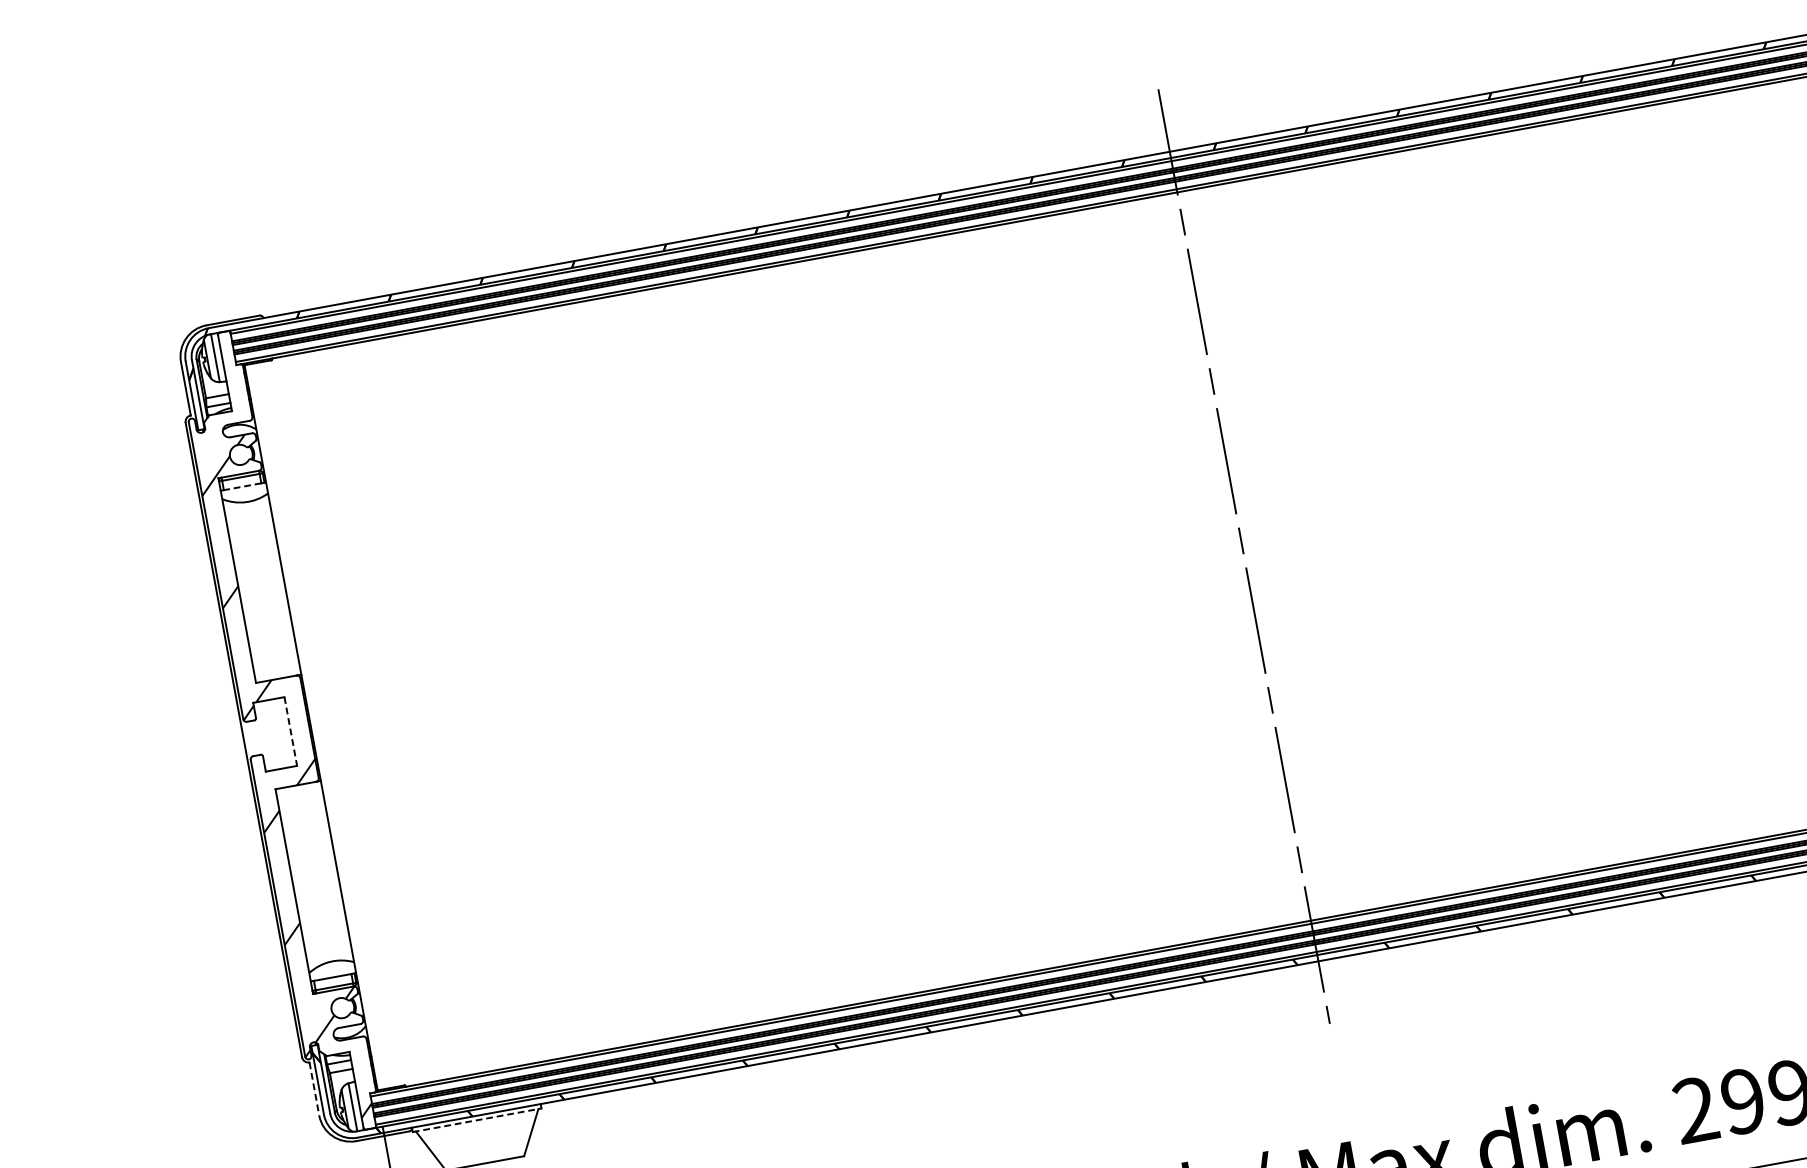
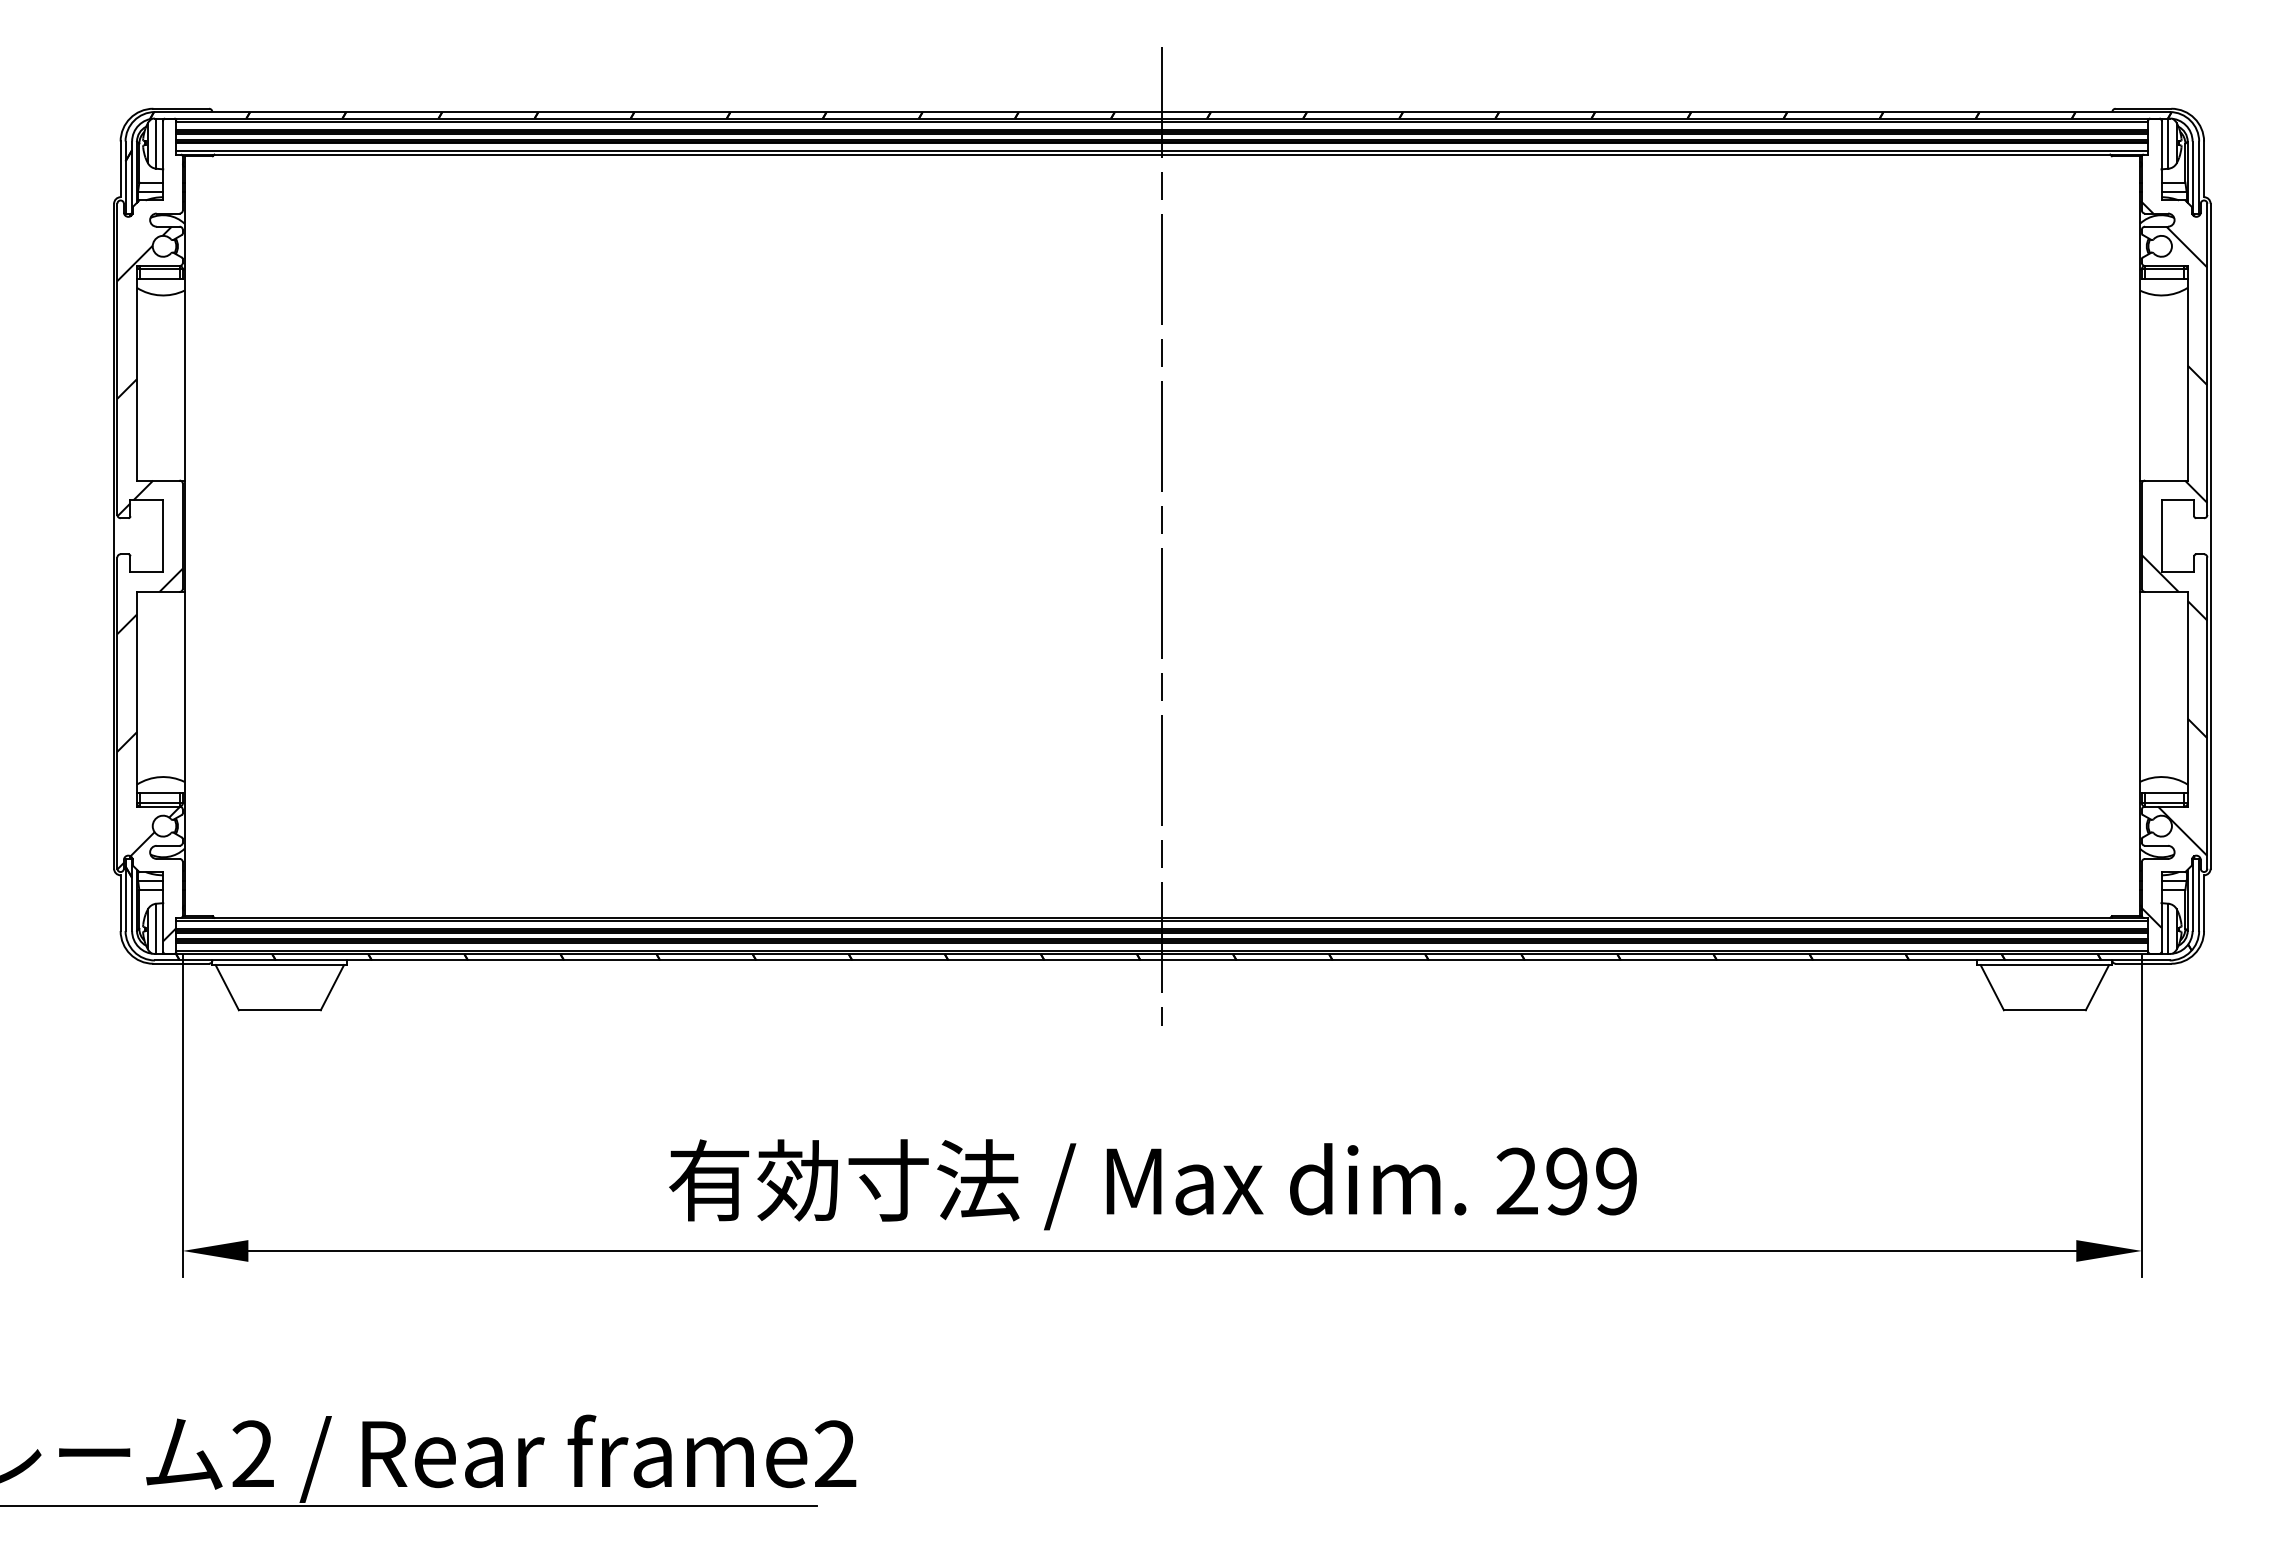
line: (242, 487) -> (159, 279), dashed -> solid
line: (291, 731) -> (163, 536), dashed -> solid
line: (314, 1089) -> (120, 903), dashed -> solid
line: (477, 1120) -> (280, 965), dashed -> solid

